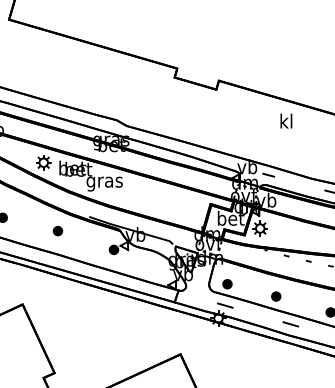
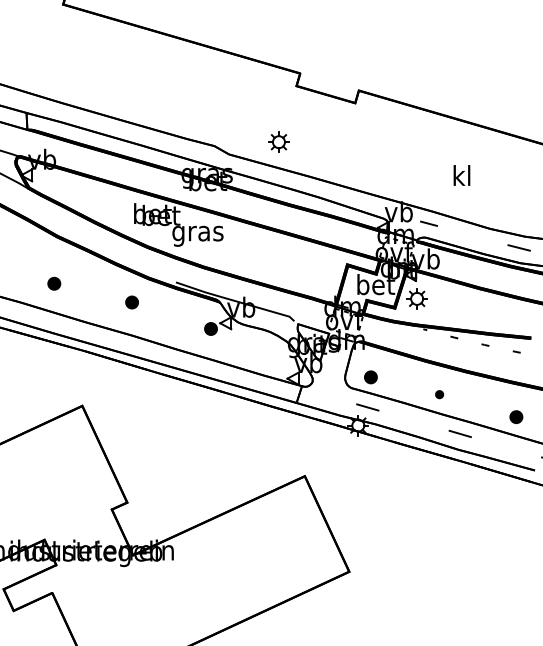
text: (286, 121) -> (461, 175), moved
part: (43, 162) -> (278, 141), moved
part: (276, 296) -> (439, 394), size x0.6

